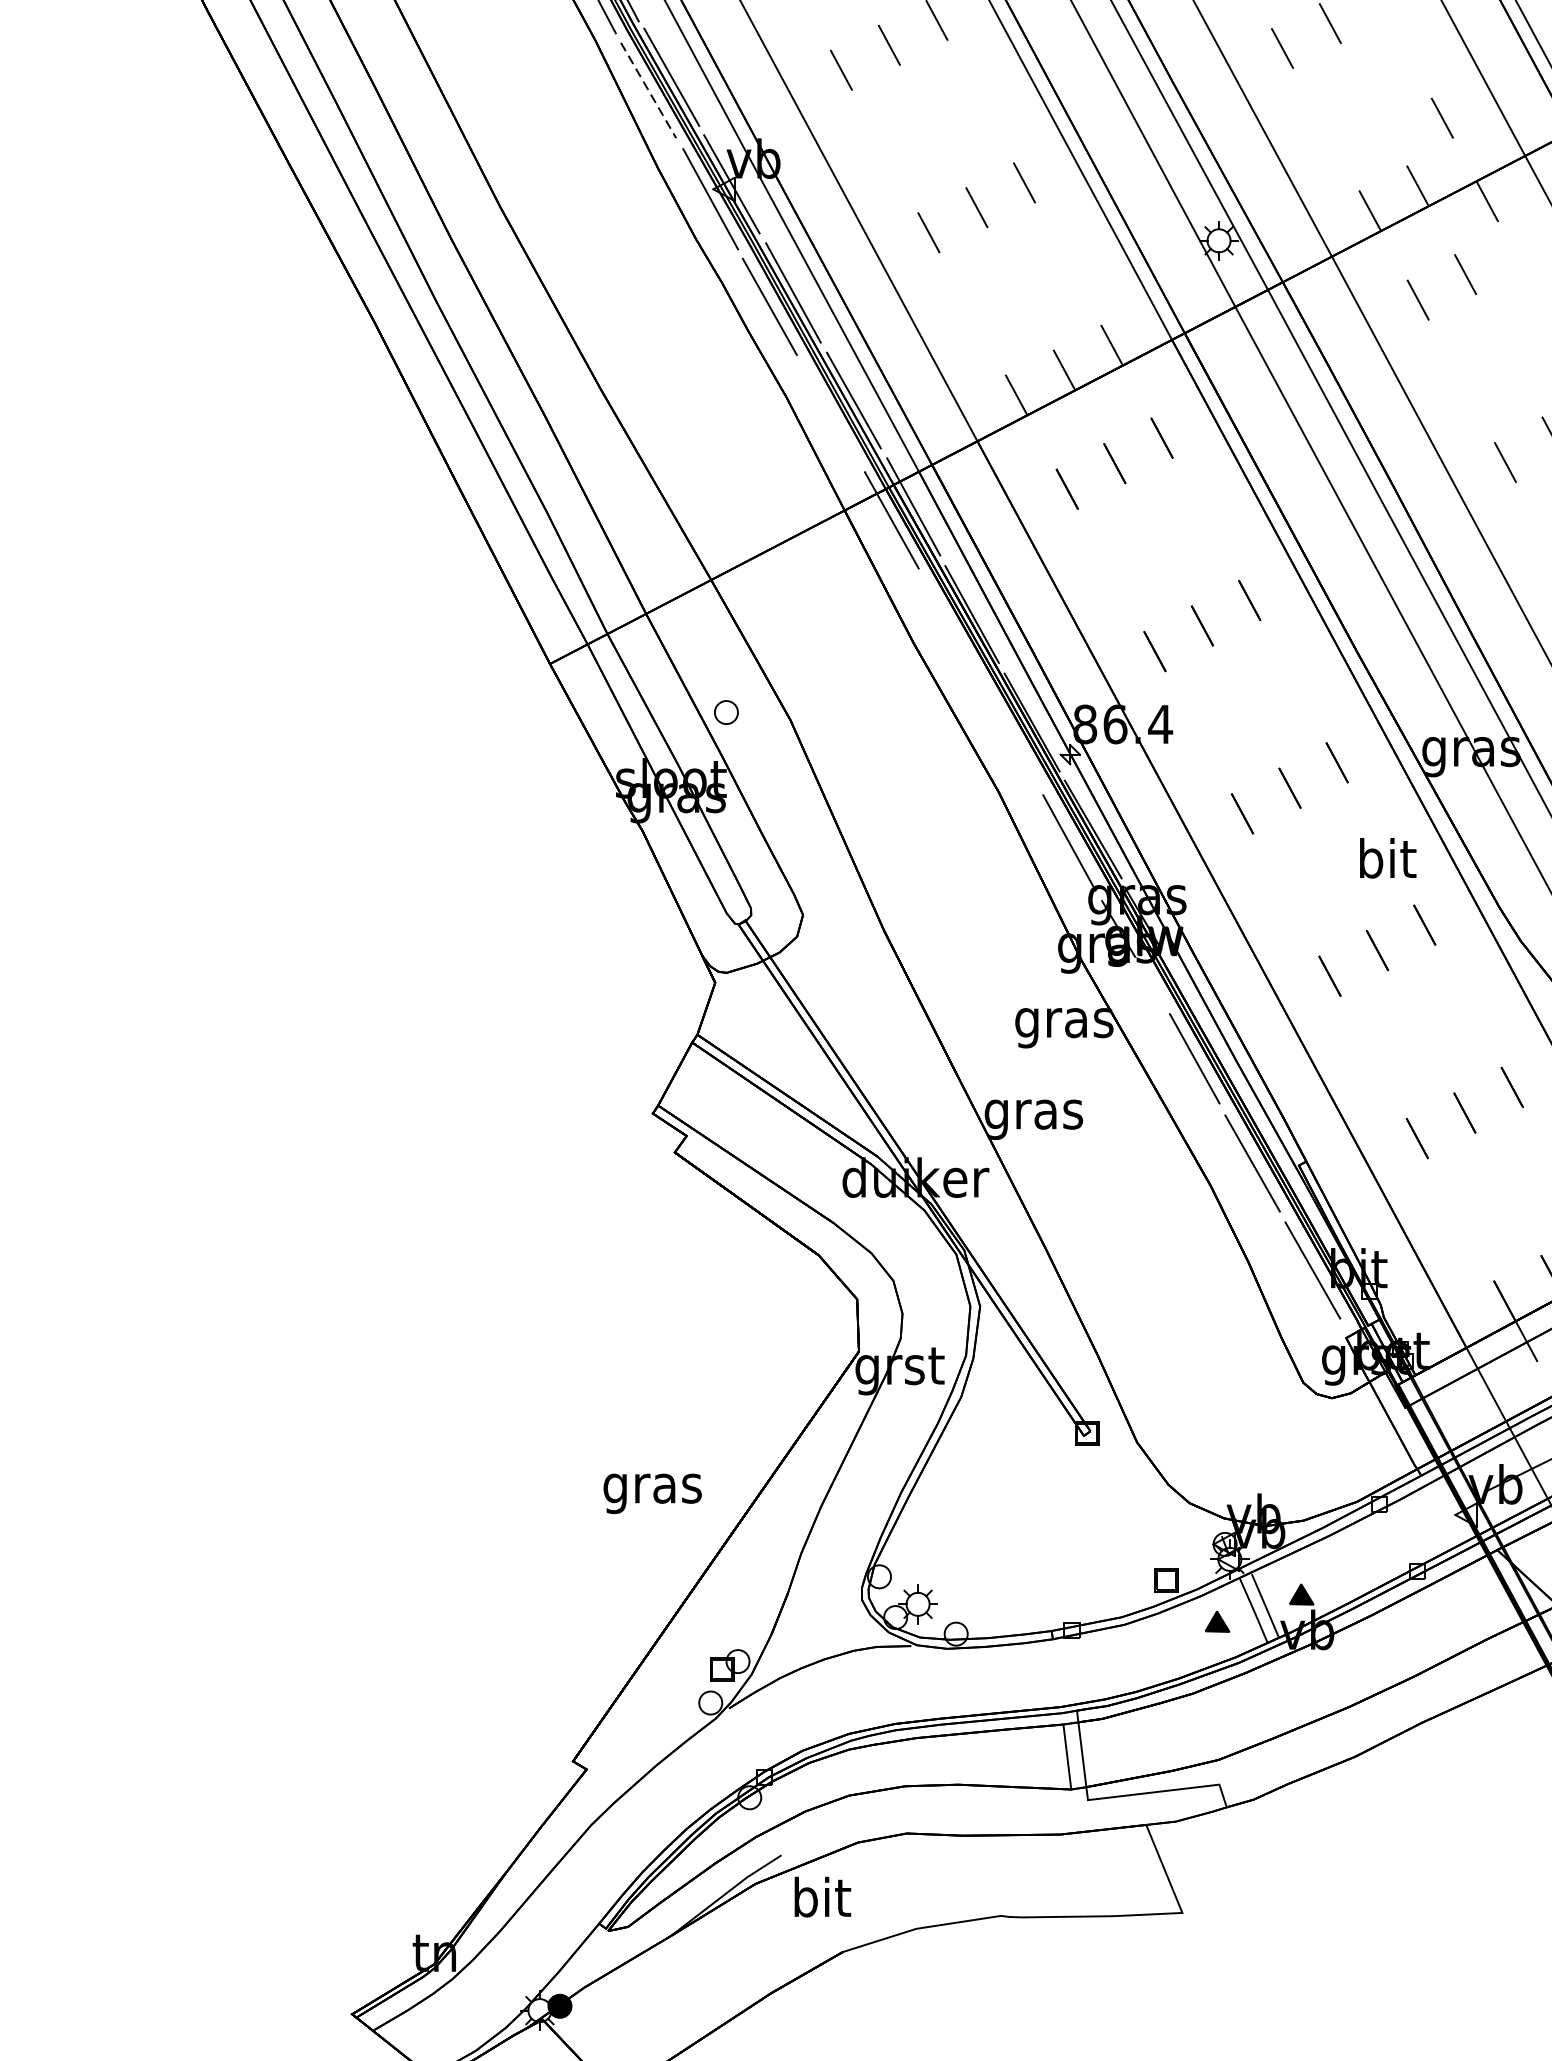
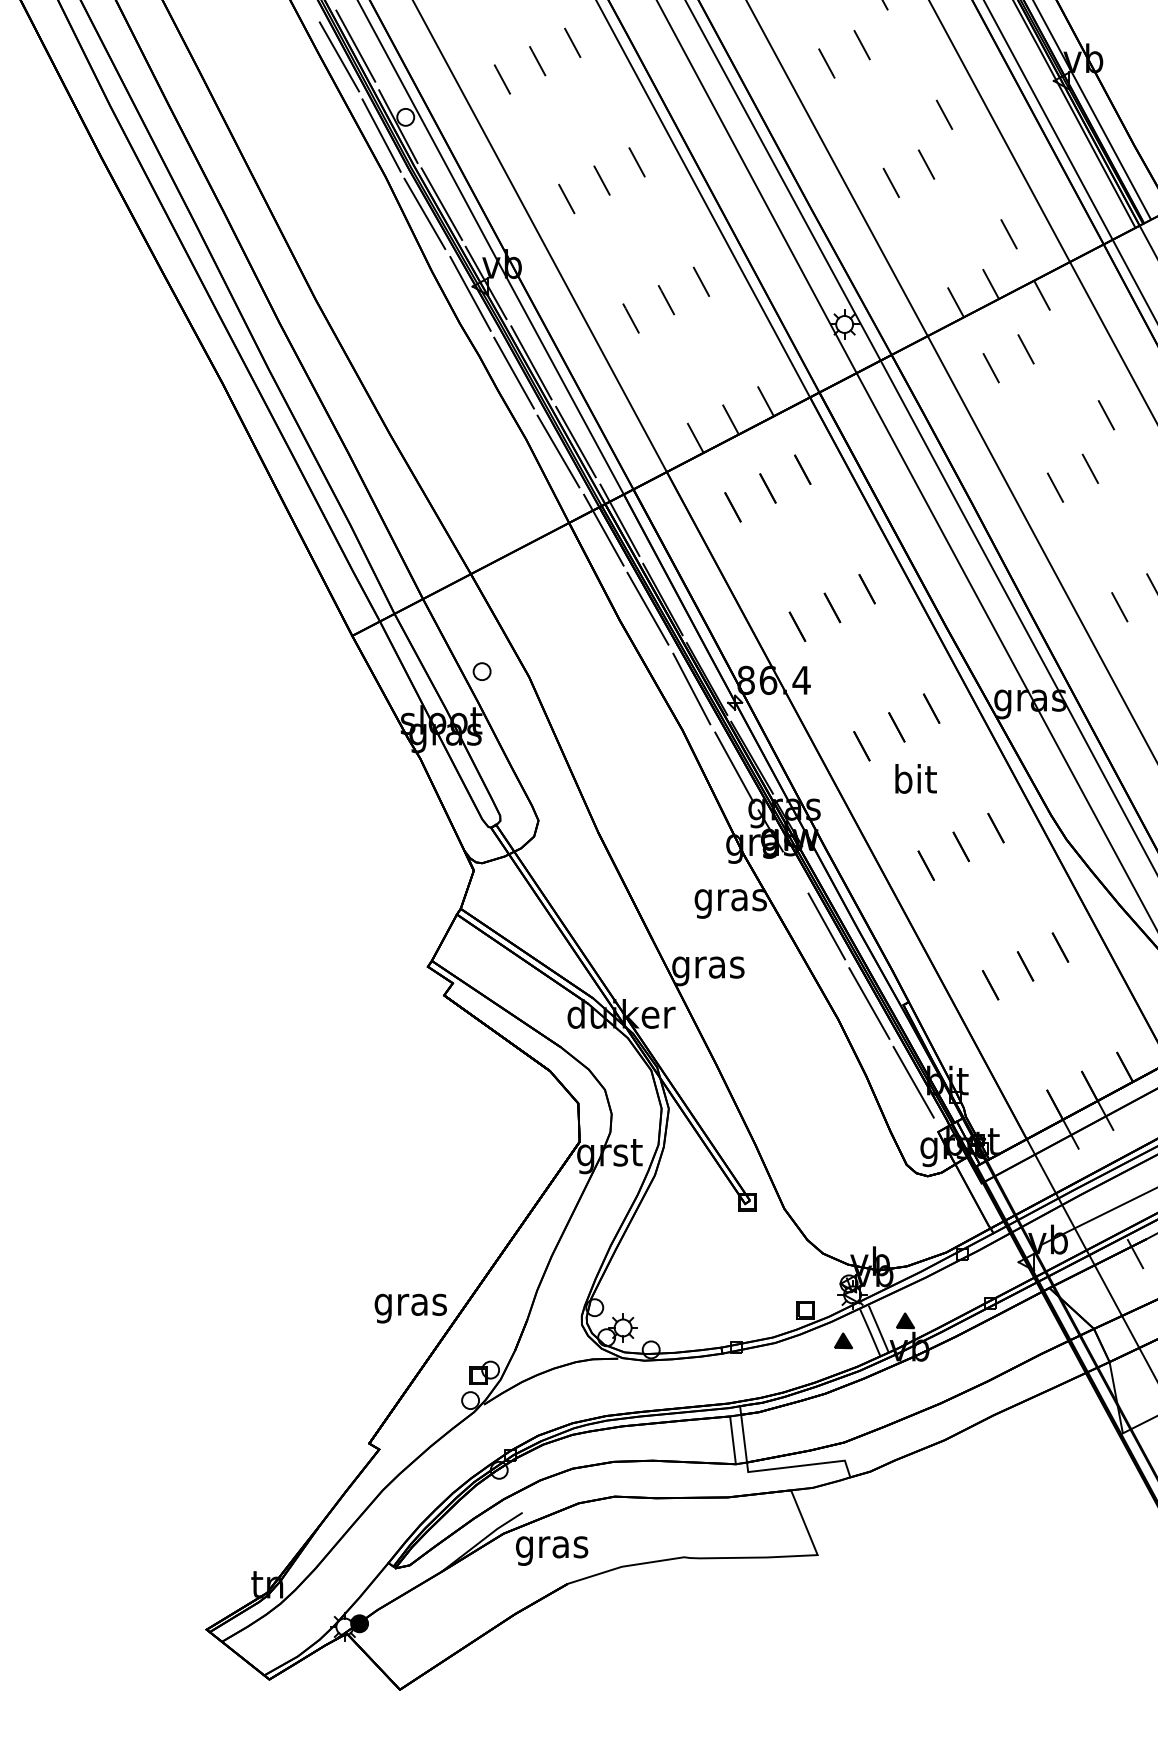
line: (648, 89) -> (424, 213), dashed -> solid
line: (830, 413) -> (558, 451), added
line: (951, 626) -> (647, 608), added
line: (1010, 735) -> (691, 688), added
text: (1387, 857) -> (915, 778), moved
text: (652, 1493) -> (410, 1308), moved
text: (822, 1901) -> (552, 1546), bit -> gras

